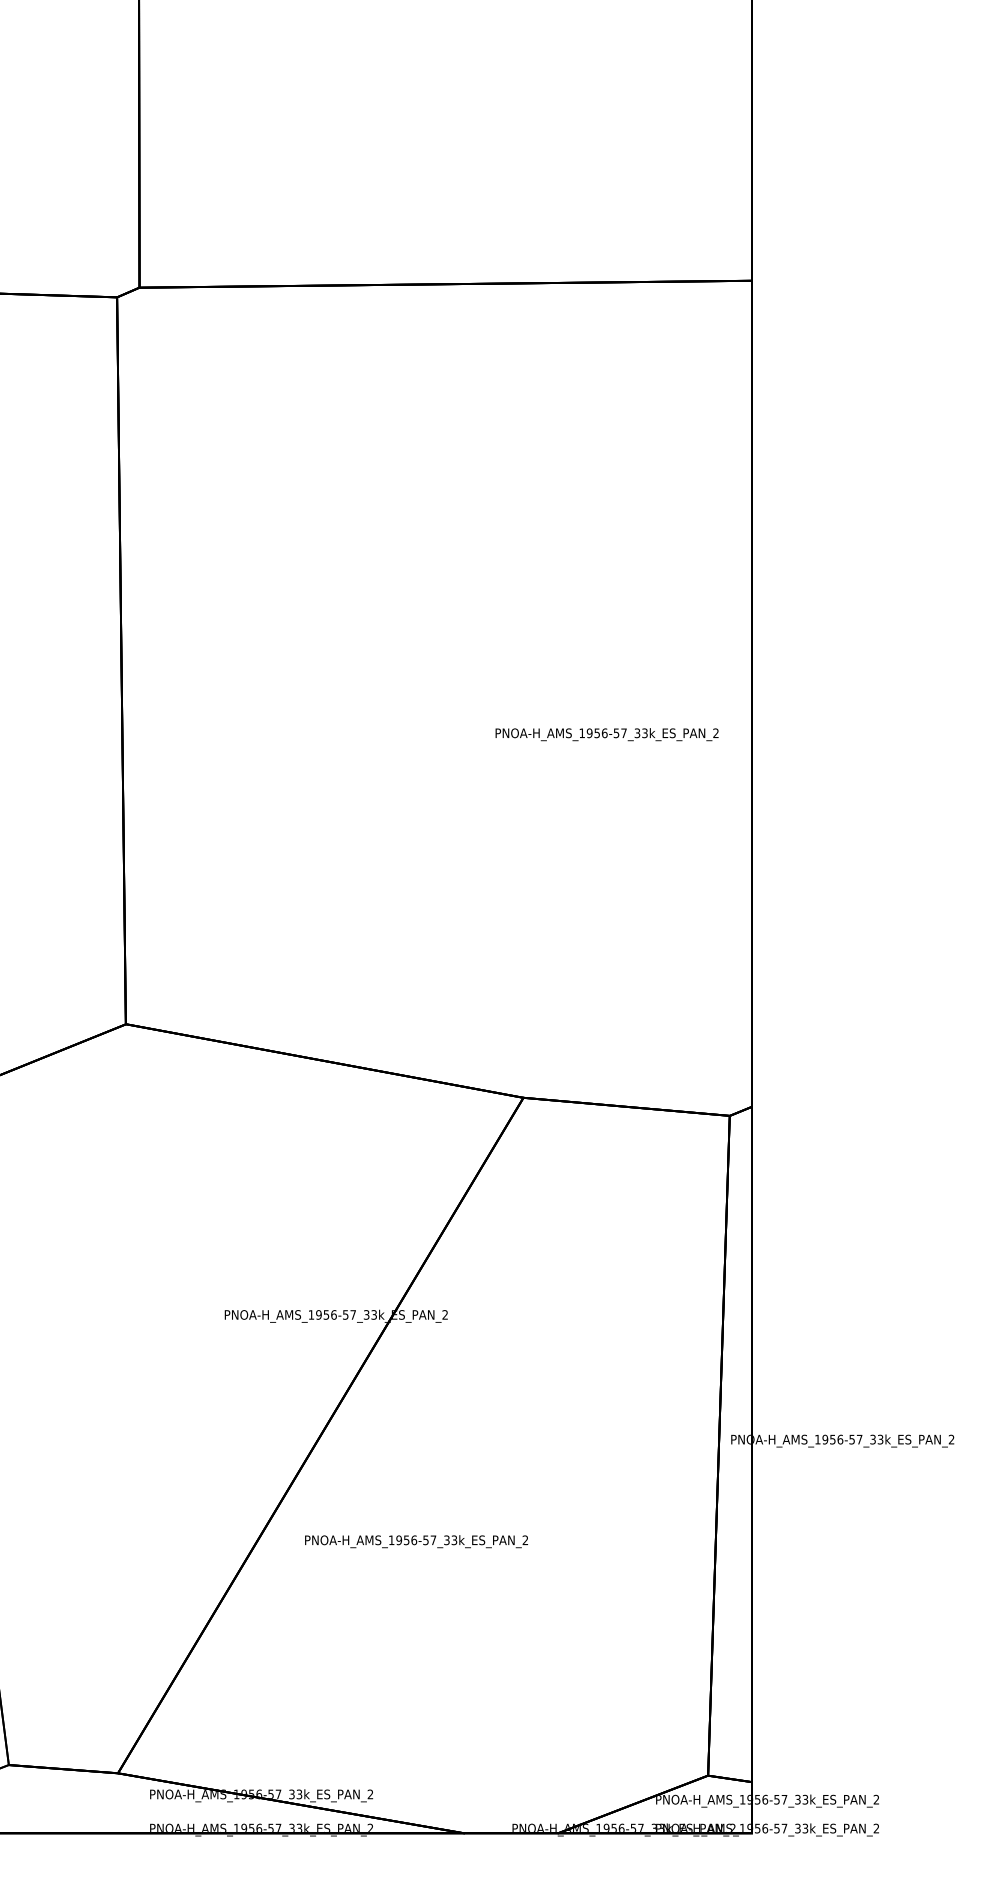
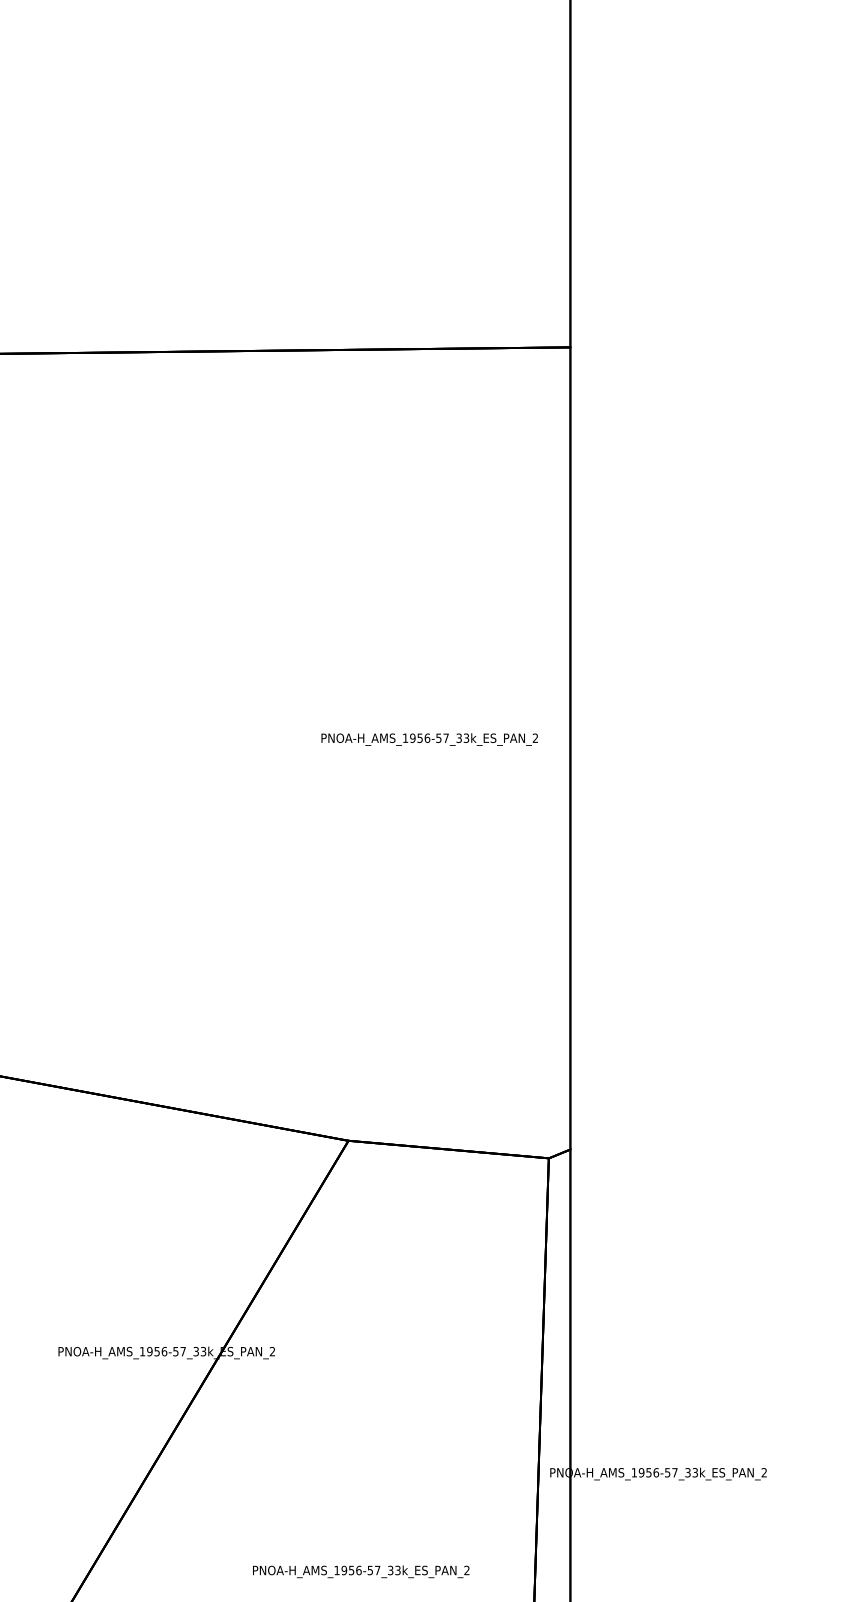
text: (606, 734) -> (429, 739), moved
text: (416, 1541) -> (361, 1571), moved

